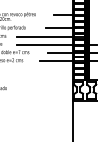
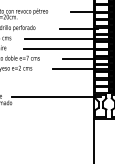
line: (42, 83) -> (56, 96), added

